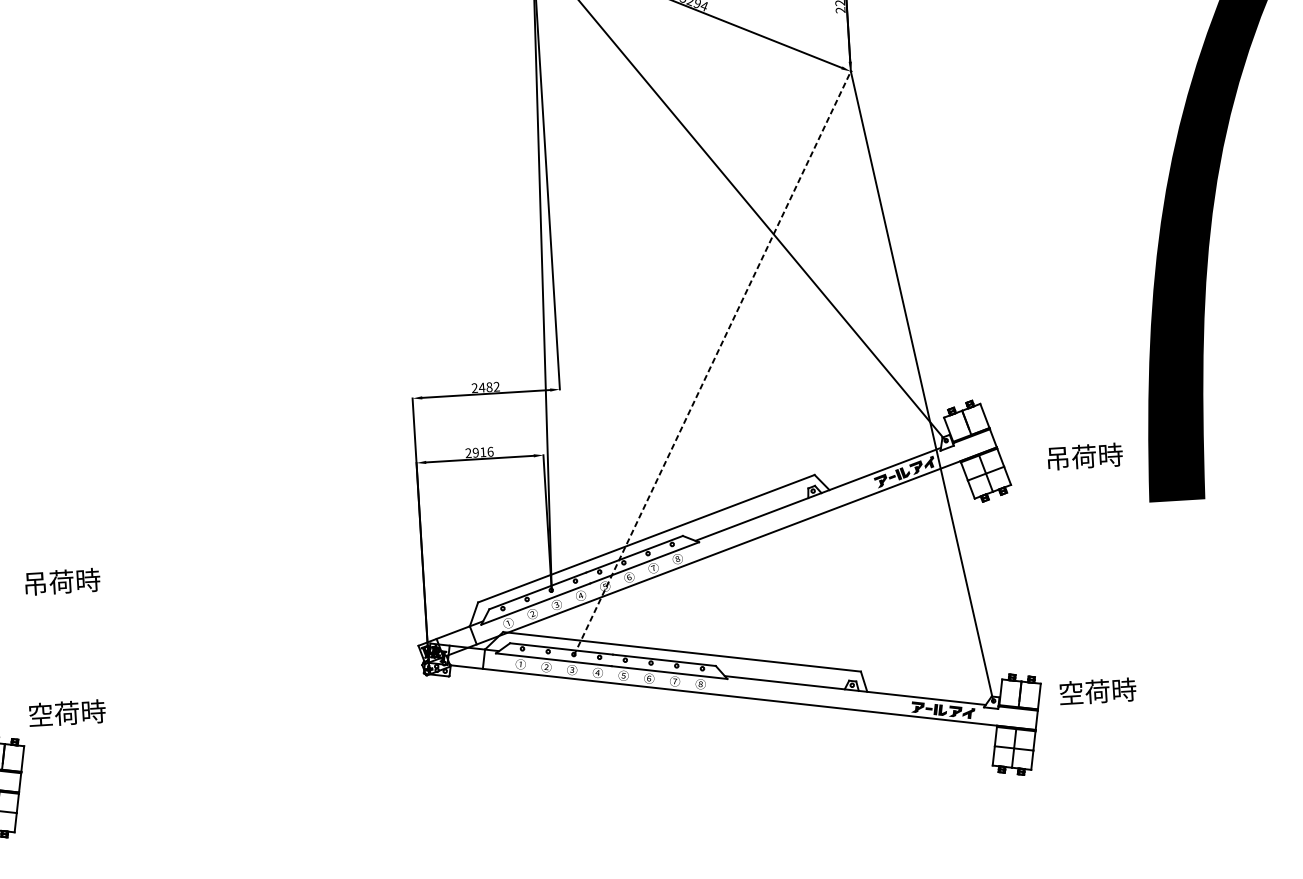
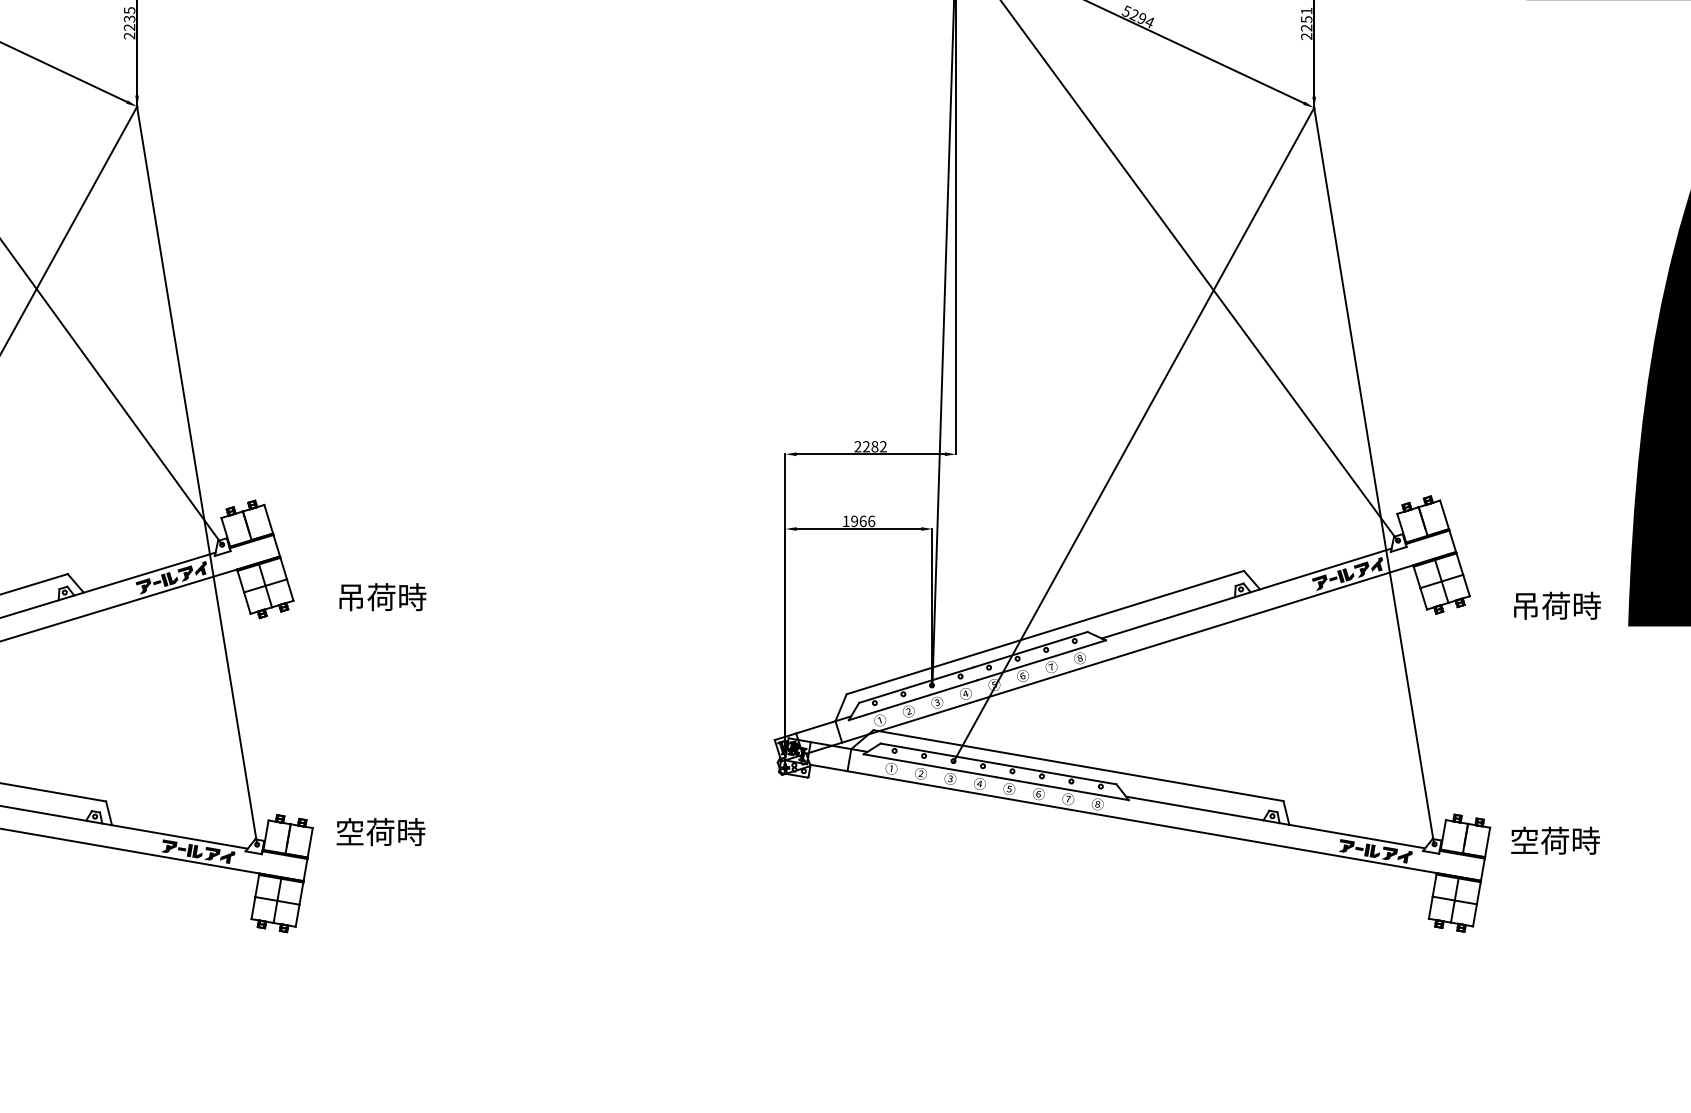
line: (712, 363) -> (1133, 435), dashed -> solid
text: (482, 387) -> (866, 446), 2482 -> 2282
text: (475, 452) -> (854, 521), 2916 -> 1966
text: (1085, 456) -> (1557, 605), moved
text: (62, 582) -> (382, 597), moved
text: (67, 713) -> (380, 832), moved

